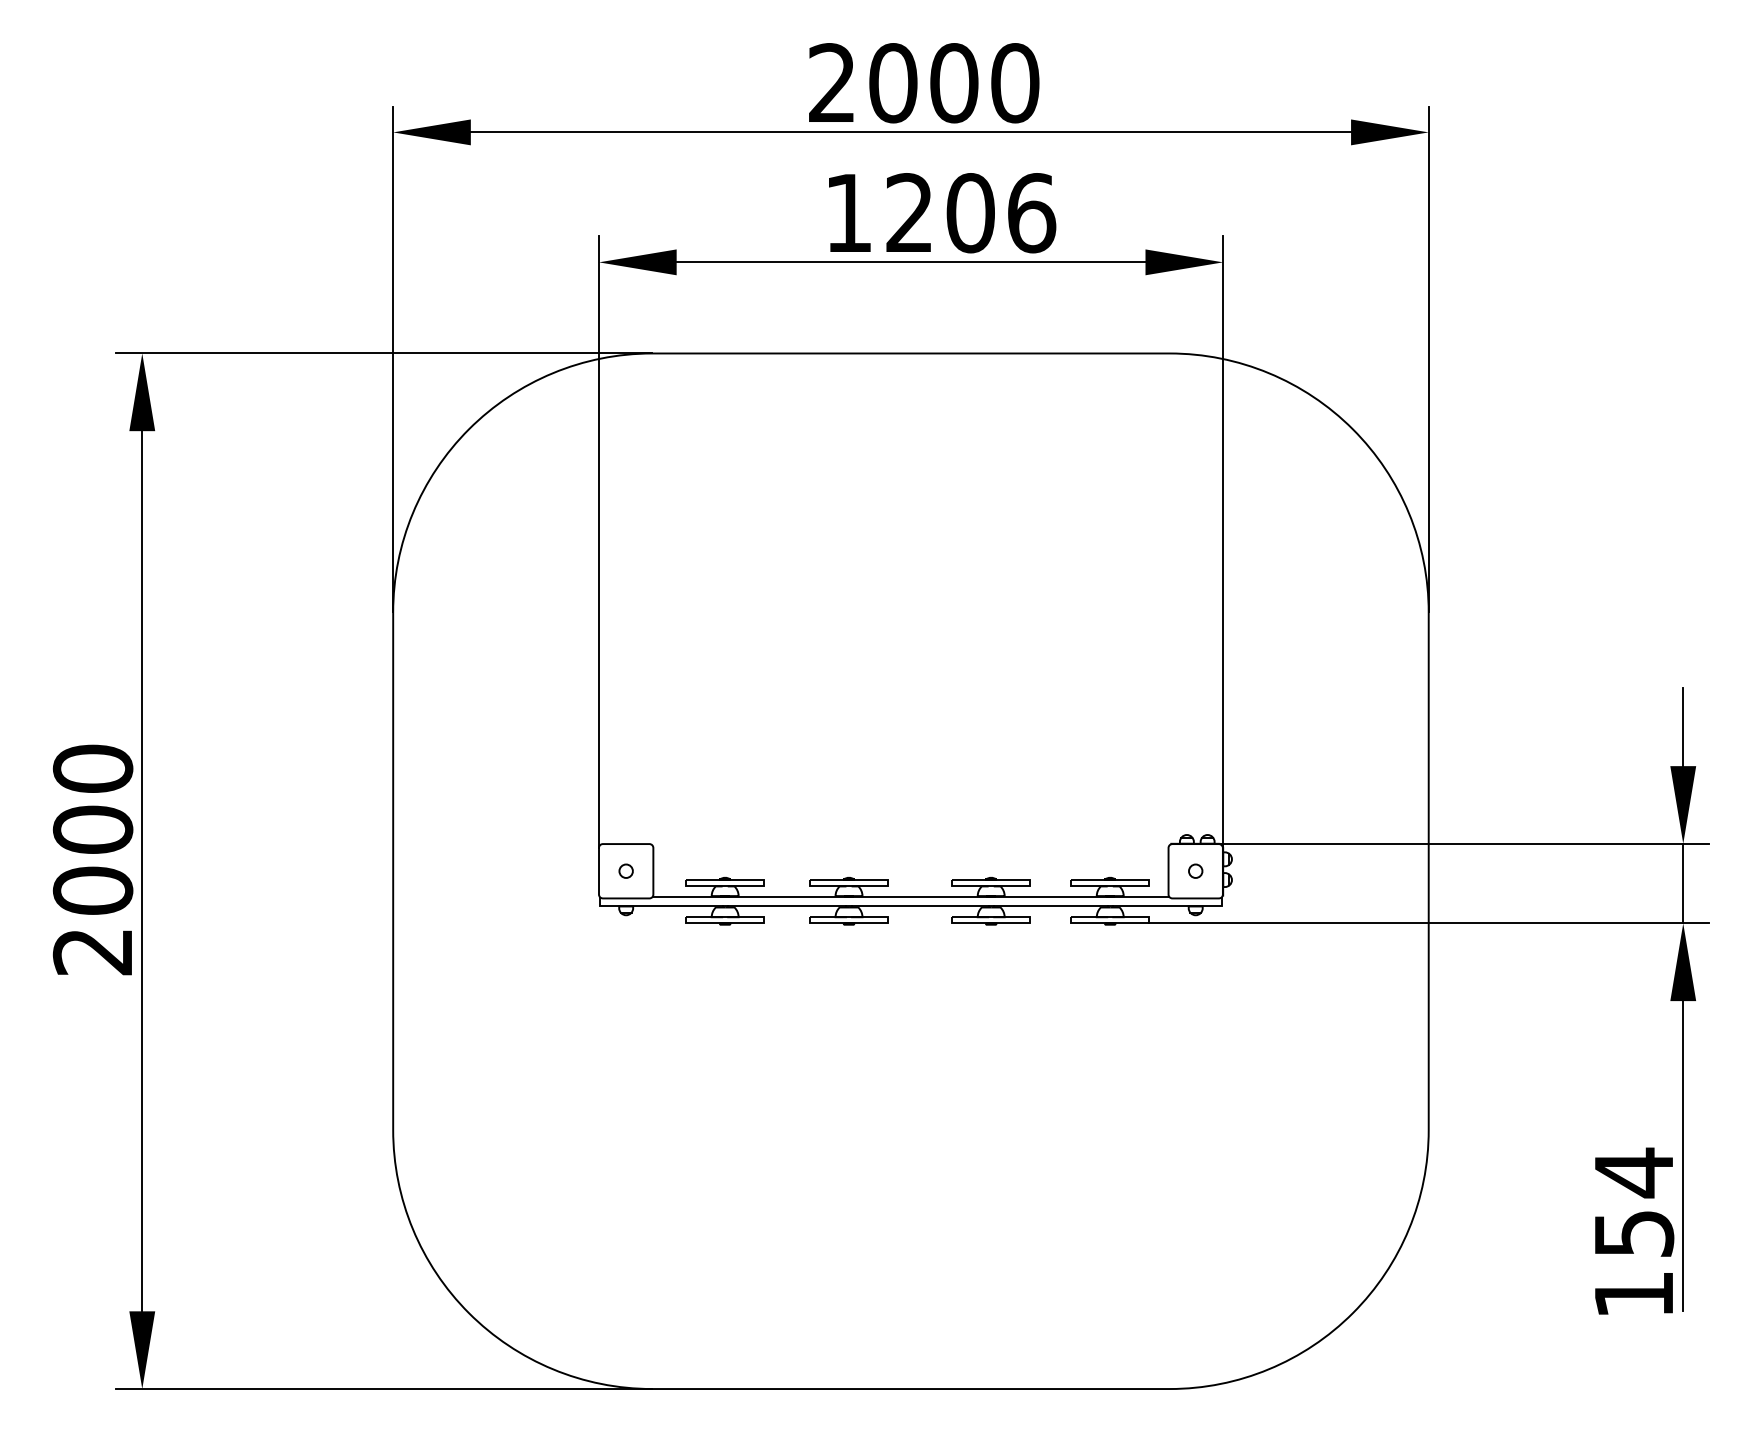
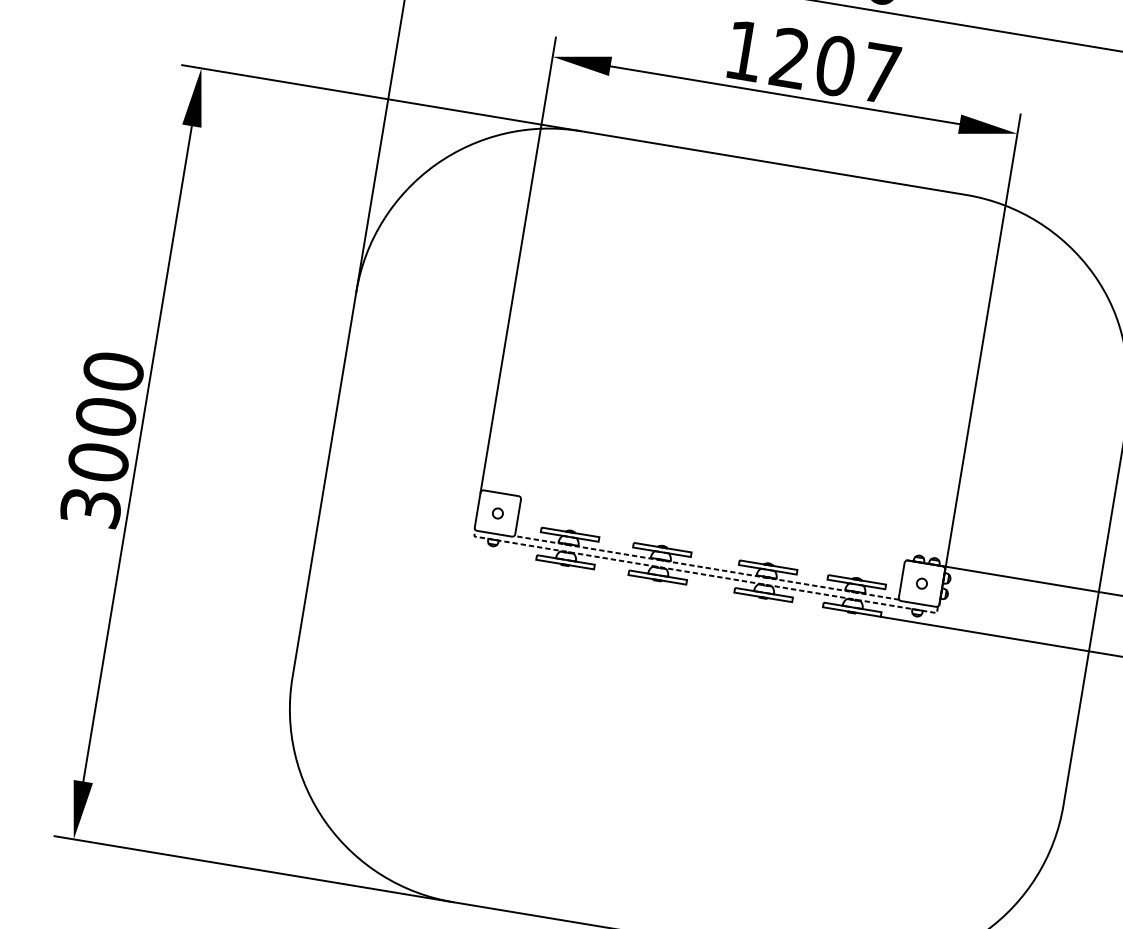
text: (1032, 213) -> (881, 73), 1206 -> 1207
line: (910, 897) -> (706, 568), solid -> dashed
line: (910, 906) -> (705, 574), solid -> dashed
text: (93, 952) -> (91, 508), 2000 -> 3000

